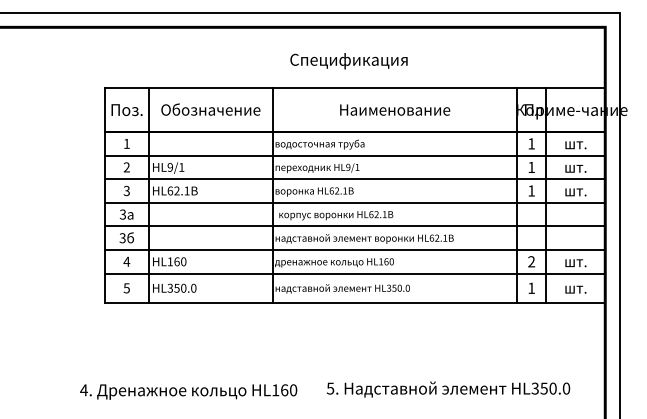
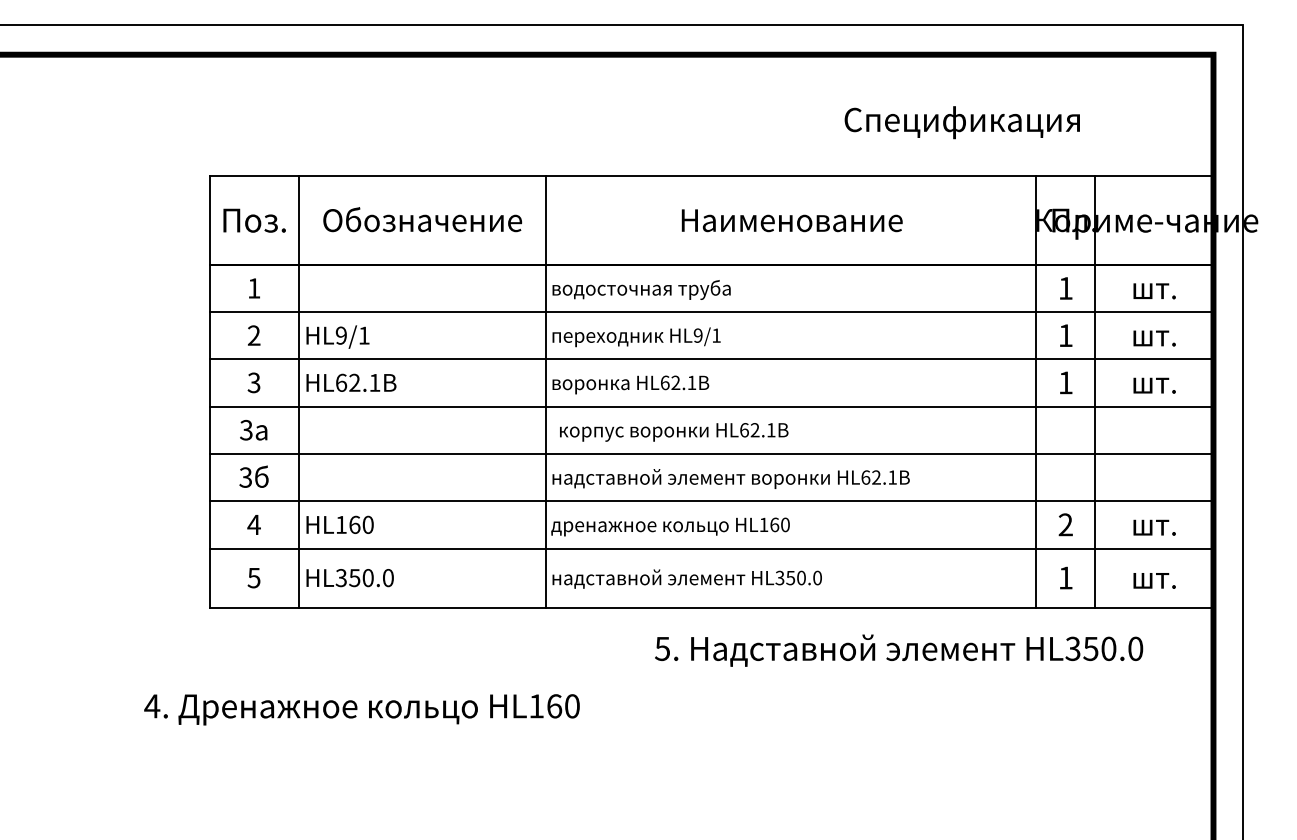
text: (348, 61) -> (961, 123), moved
text: (448, 389) -> (899, 650), moved
text: (188, 391) -> (361, 708), moved

